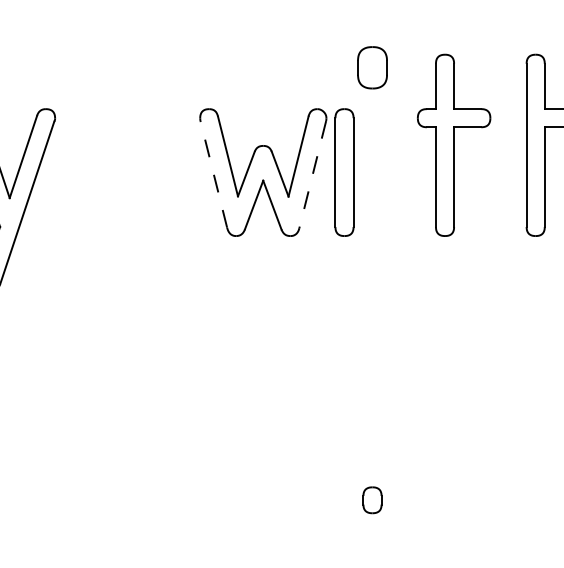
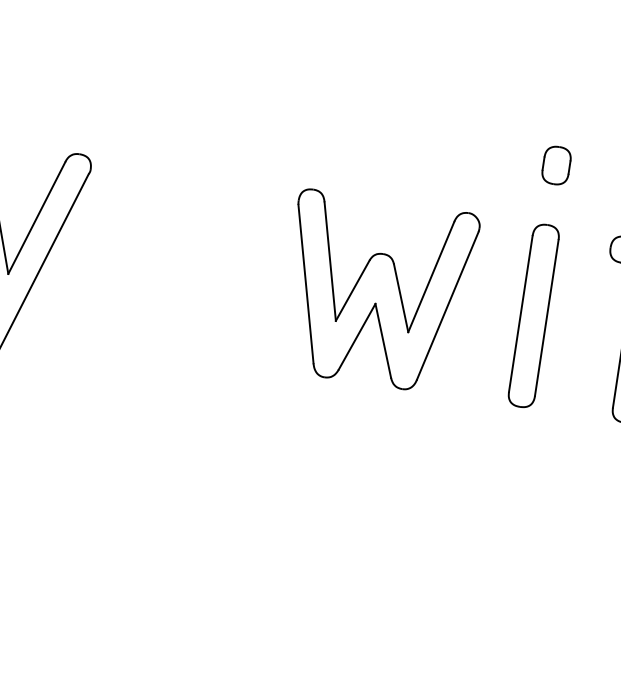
part: (372, 67) -> (556, 165), size x0.62
part: (344, 172) -> (533, 315), moved
line: (213, 174) -> (305, 284), dashed -> solid
line: (312, 175) -> (447, 307), dashed -> solid

